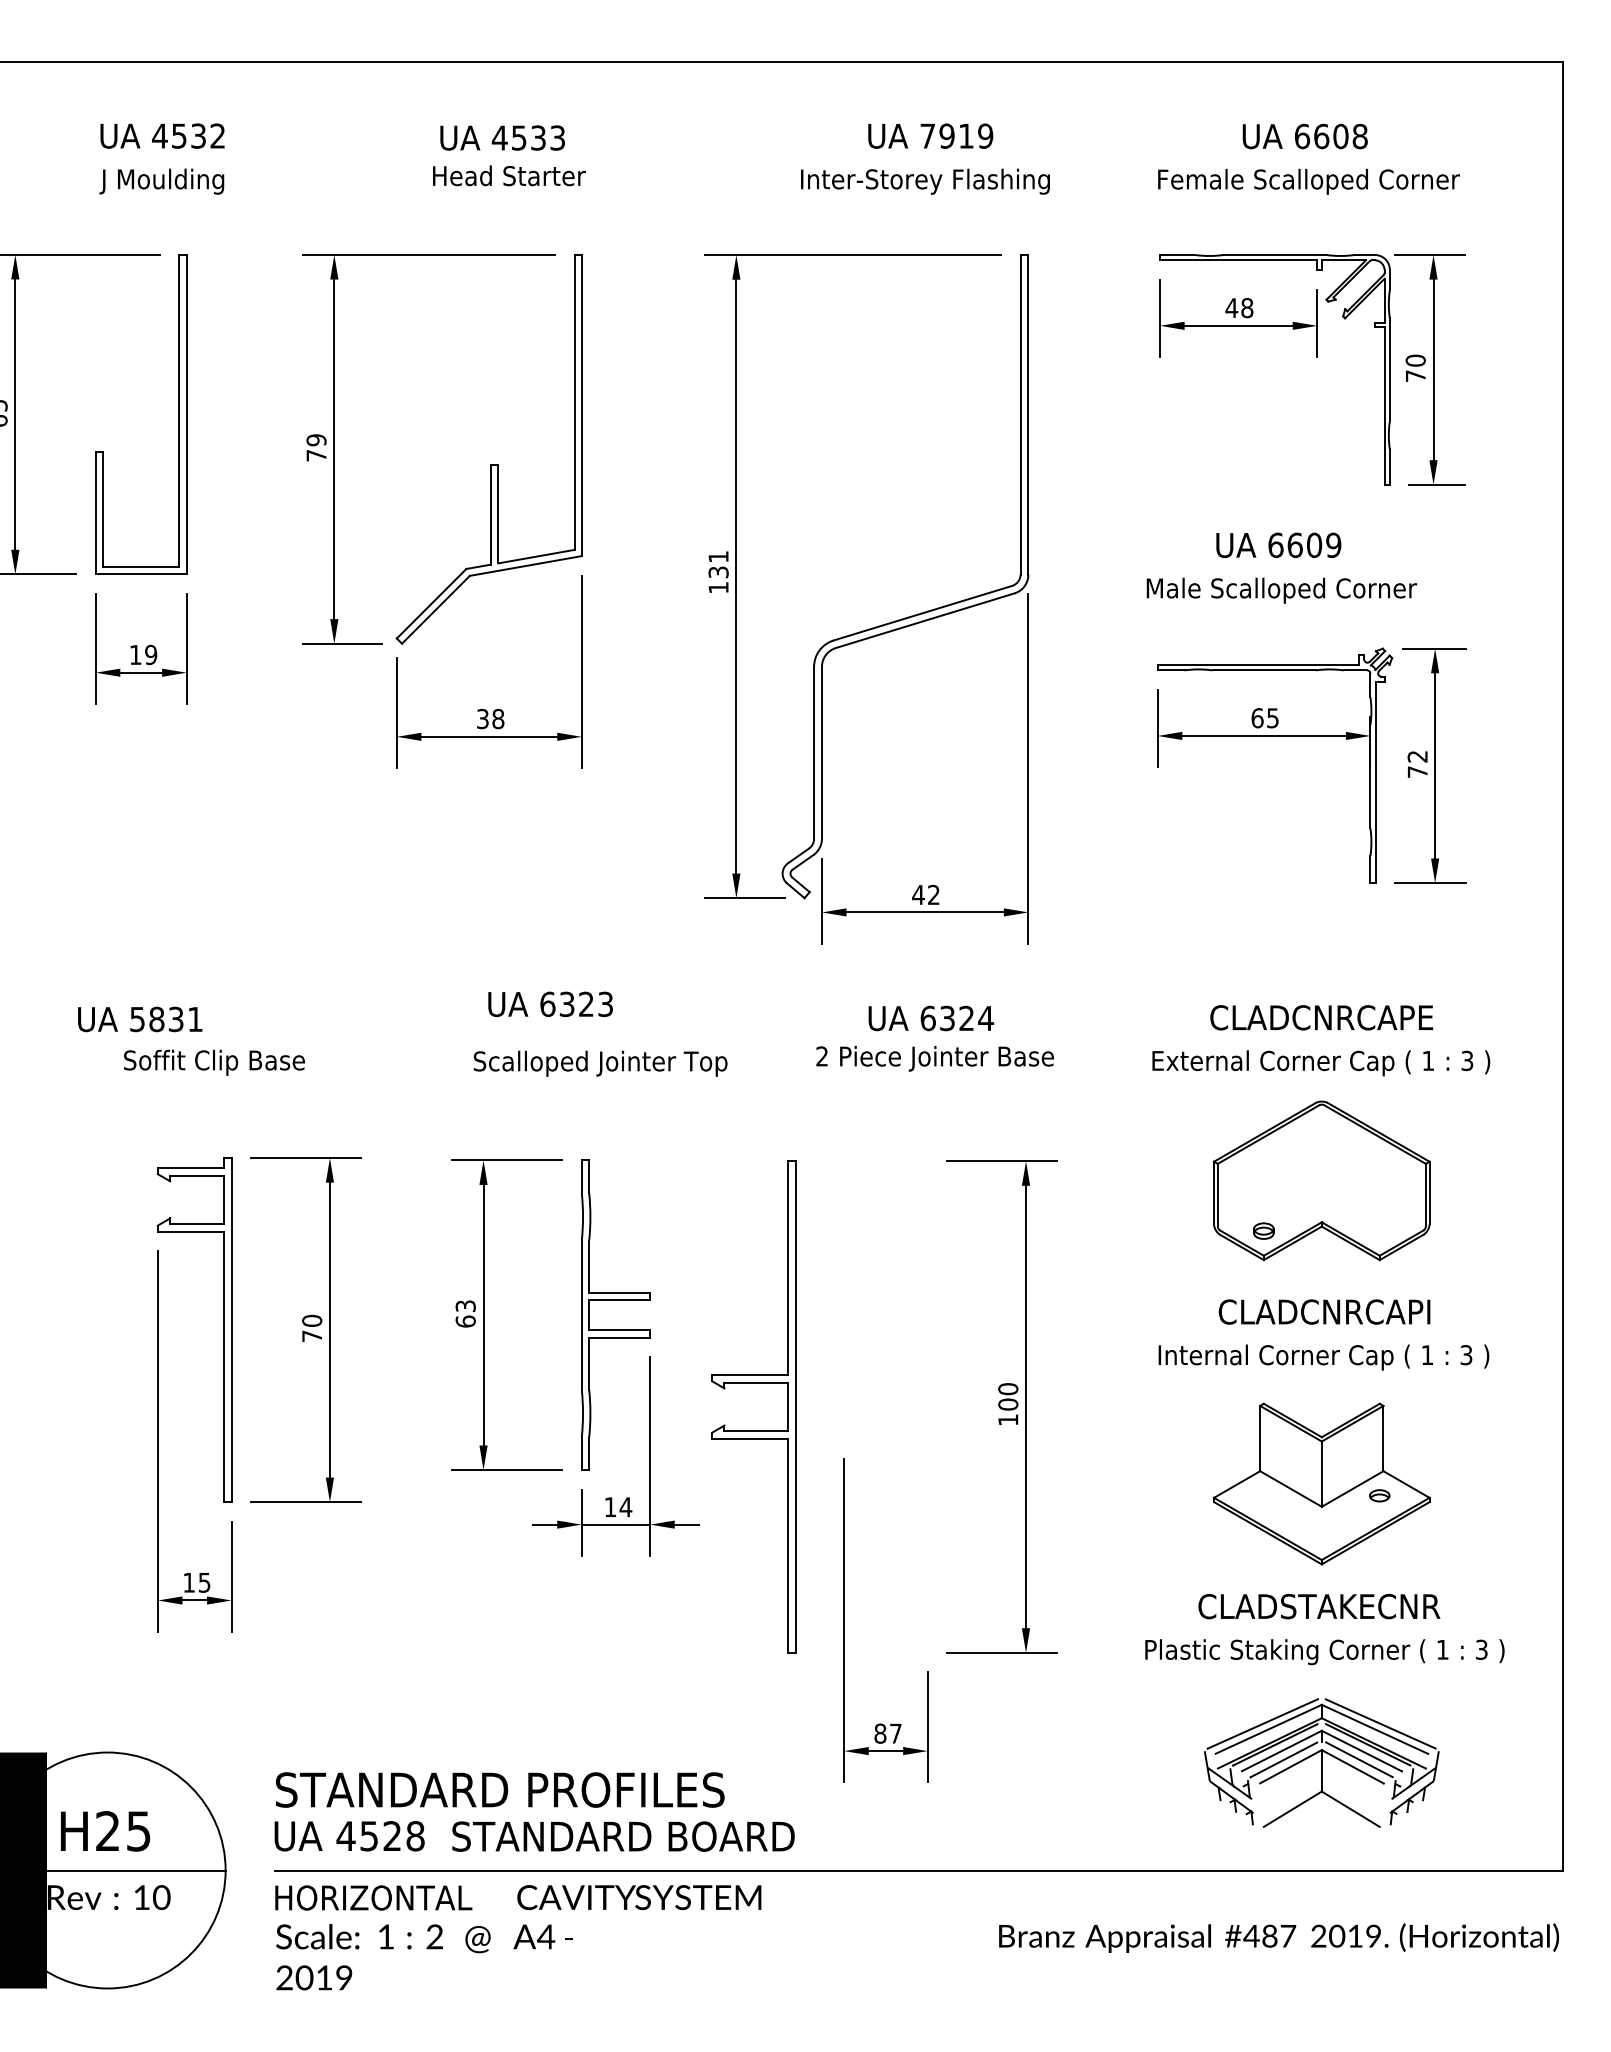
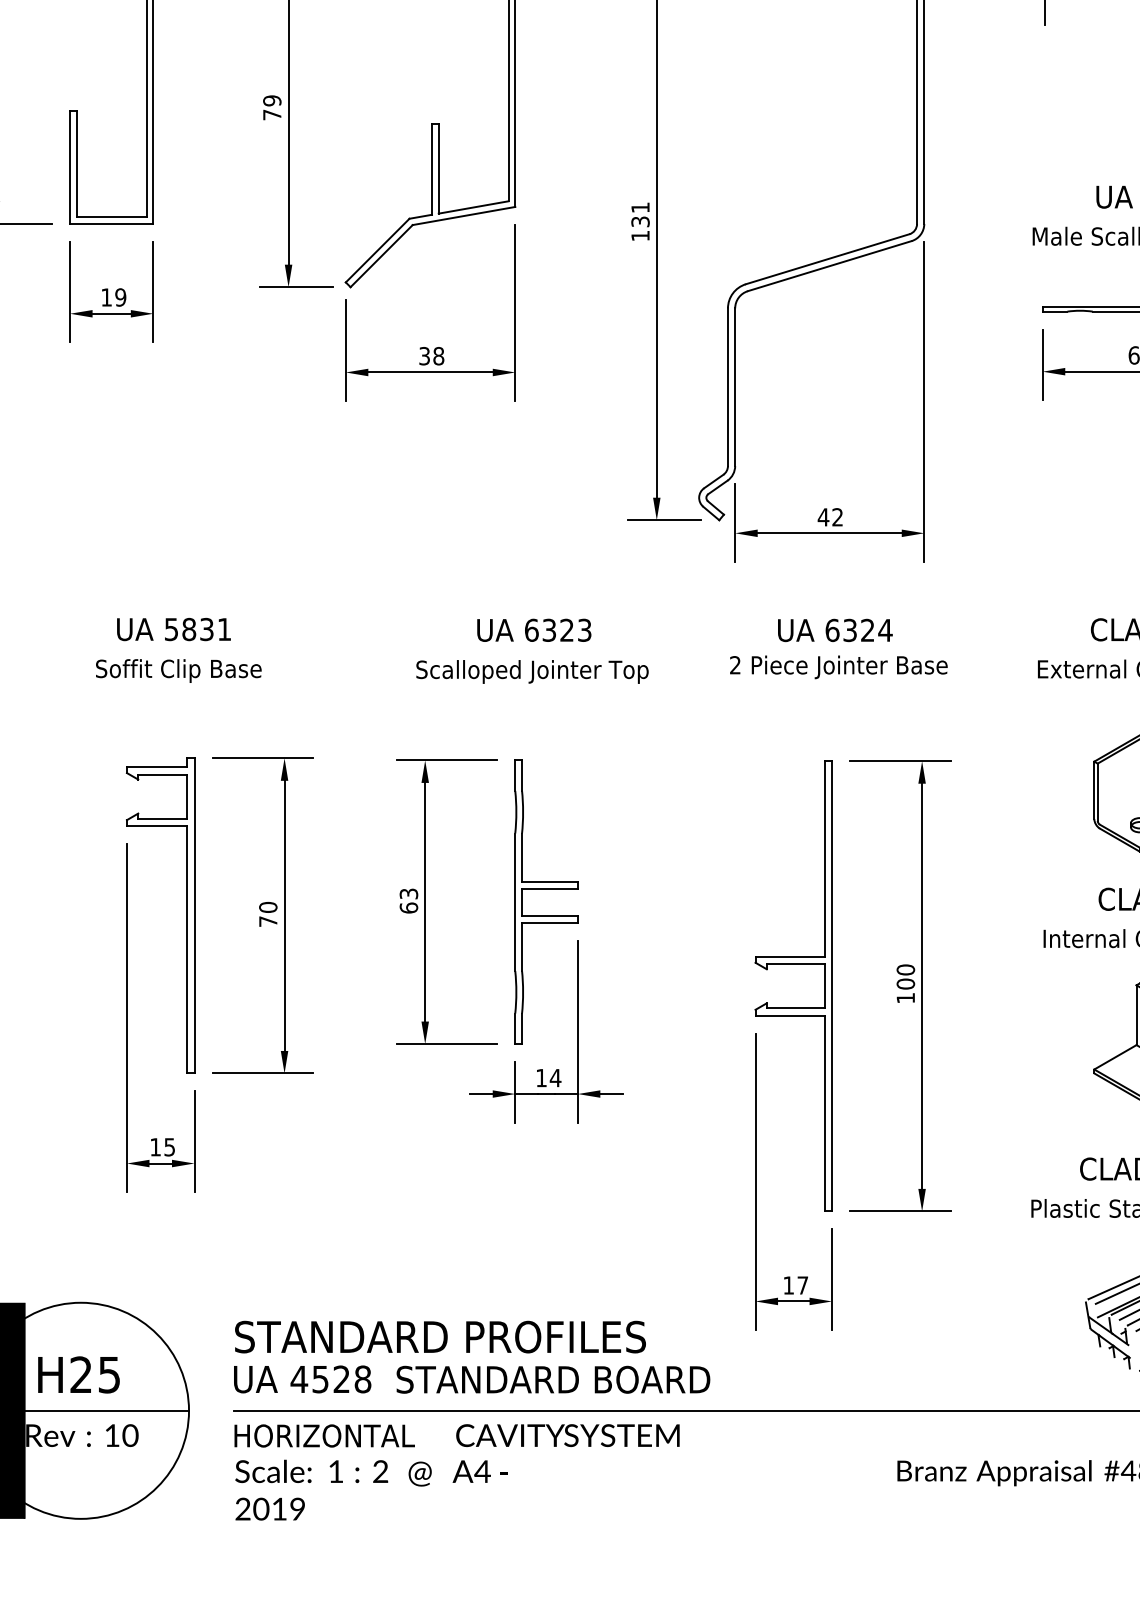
text: (550, 1004) -> (534, 630), moved
text: (140, 1019) -> (174, 629), moved
part: (753, 1383) -> (793, 964), moved
text: (880, 1733) -> (788, 1285), 87 -> 17

